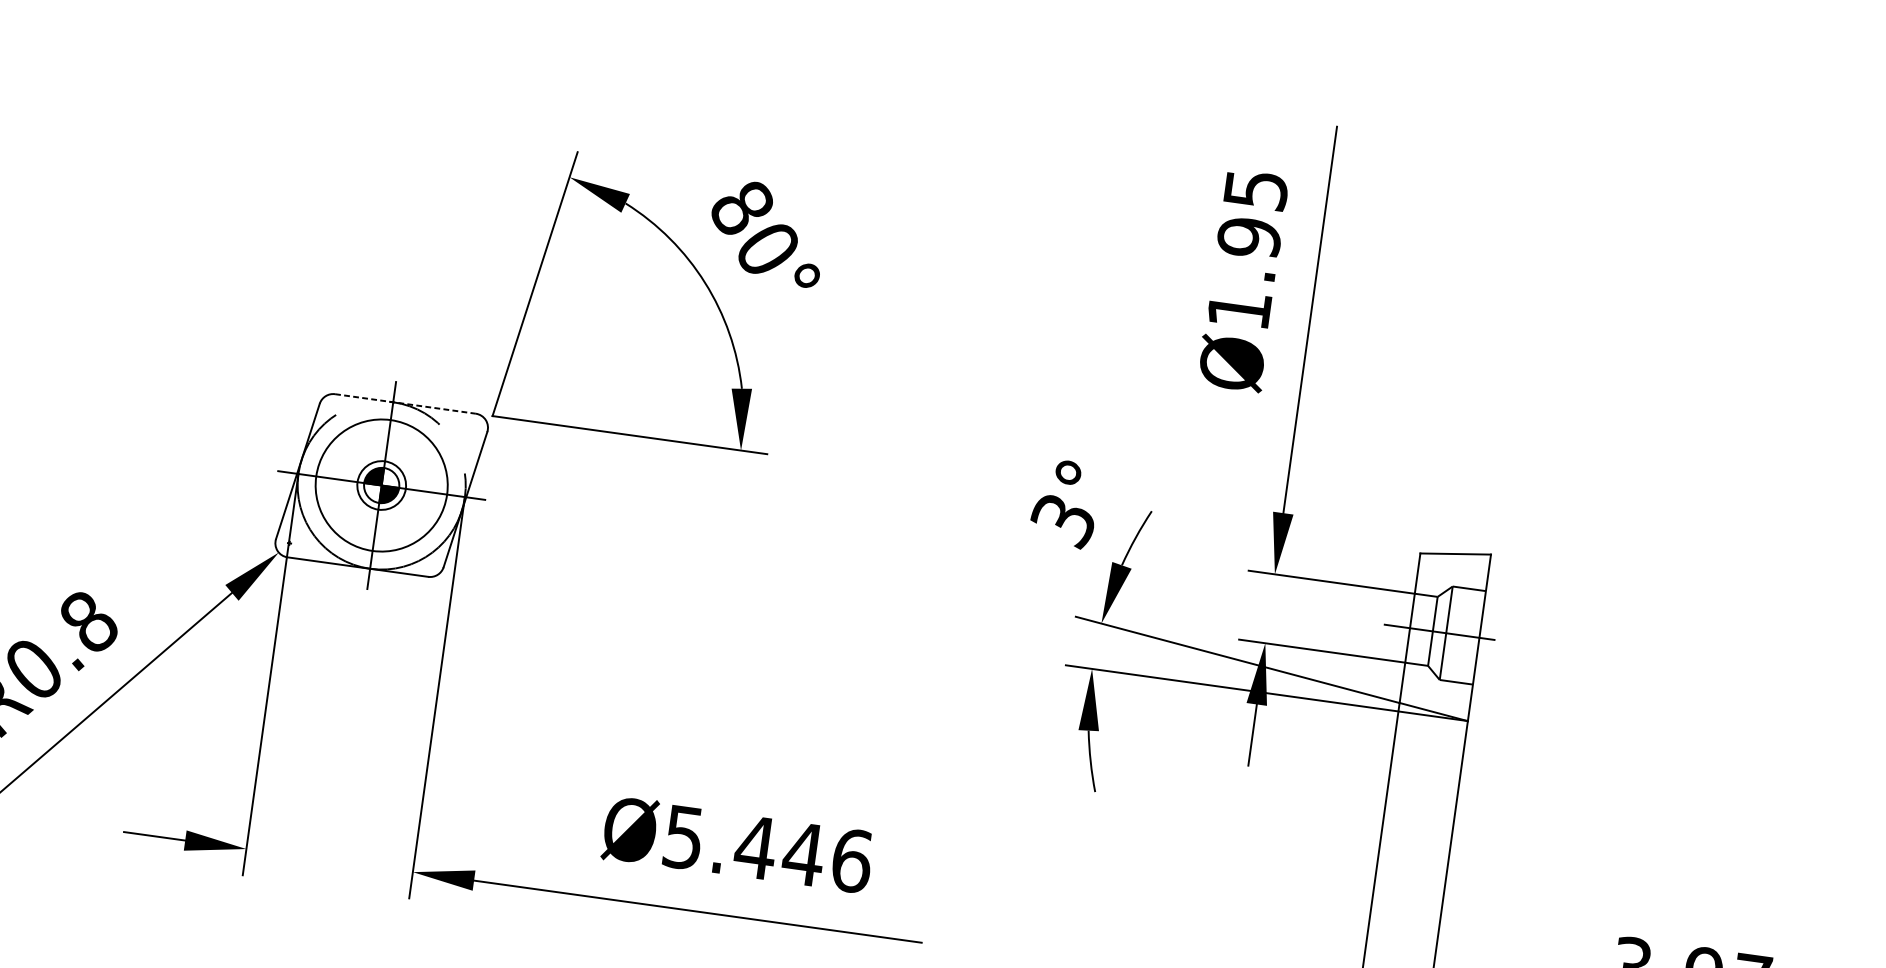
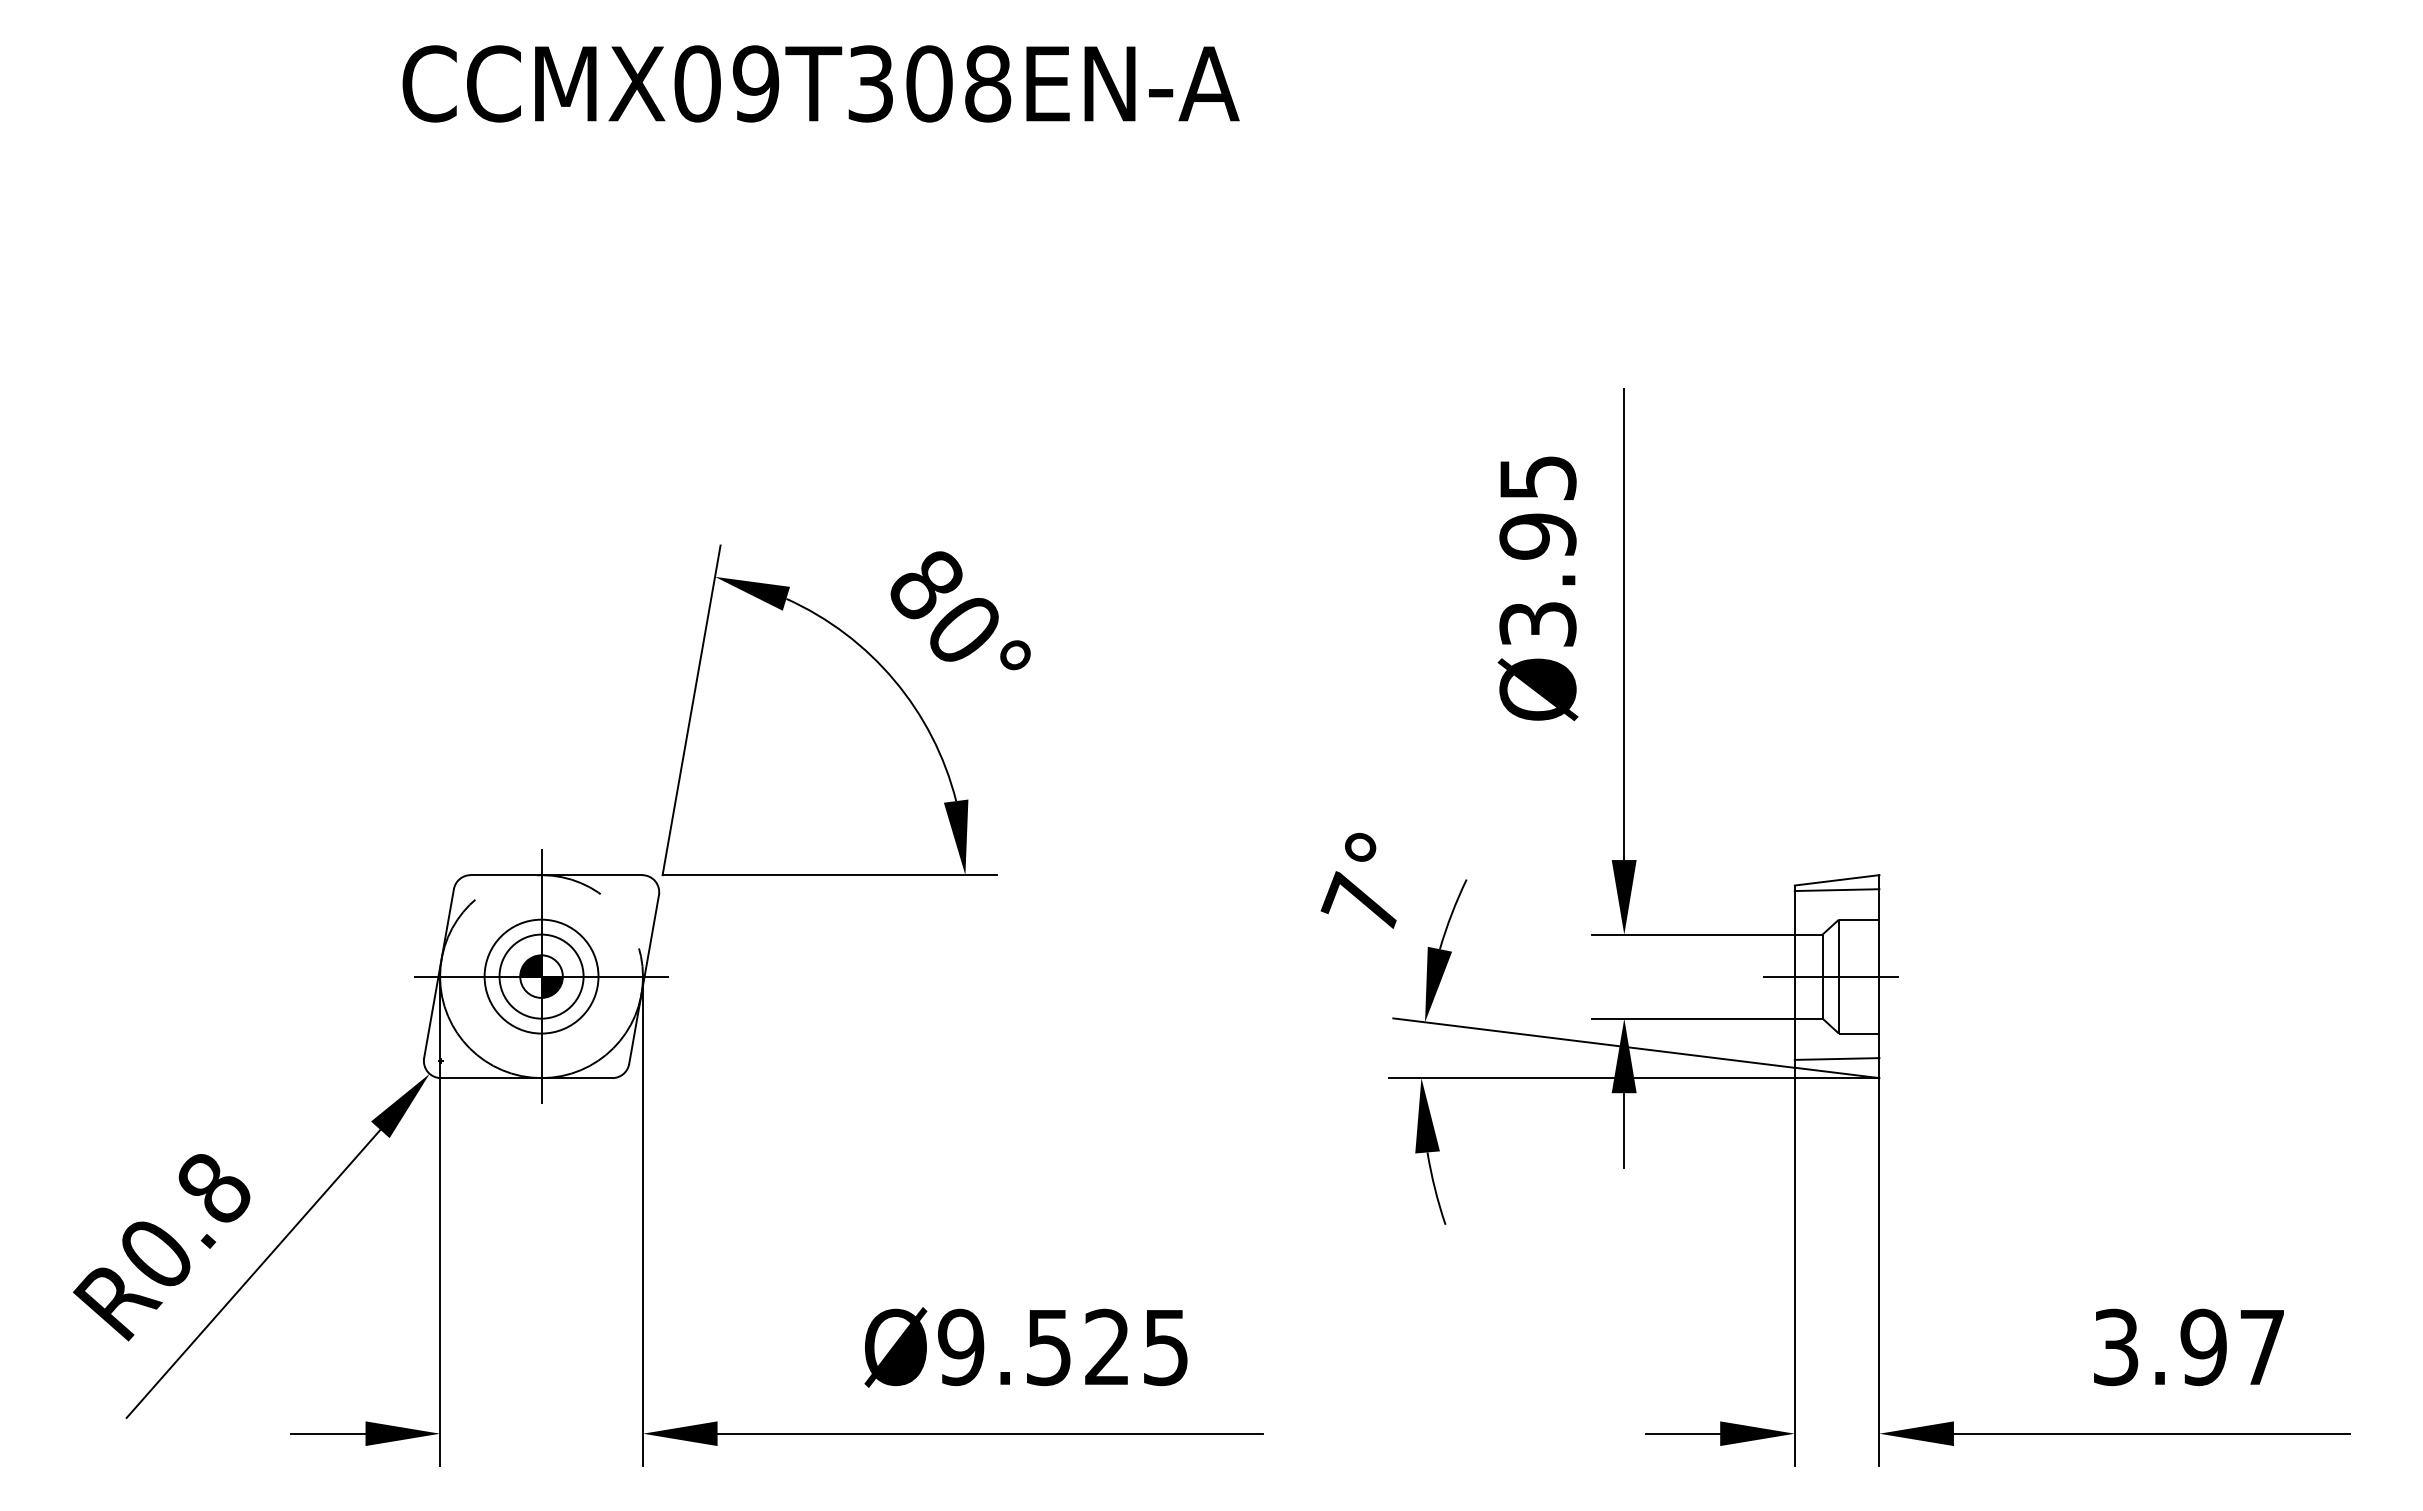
text: (1239, 309) -> (1537, 624), Ø1.95 -> Ø3.95
line: (405, 404) -> (556, 875), dashed -> solid
circle: (381, 485) -> (541, 976), size x0.71
circle: (381, 485) -> (541, 976), size x1.43
text: (1061, 519) -> (1360, 904), 3° -> 7°
line: (1454, 562) -> (1836, 890), added
line: (1434, 700) -> (1836, 1058), added
text: (767, 849) -> (1063, 1347), Ø5.446 -> Ø9.525

